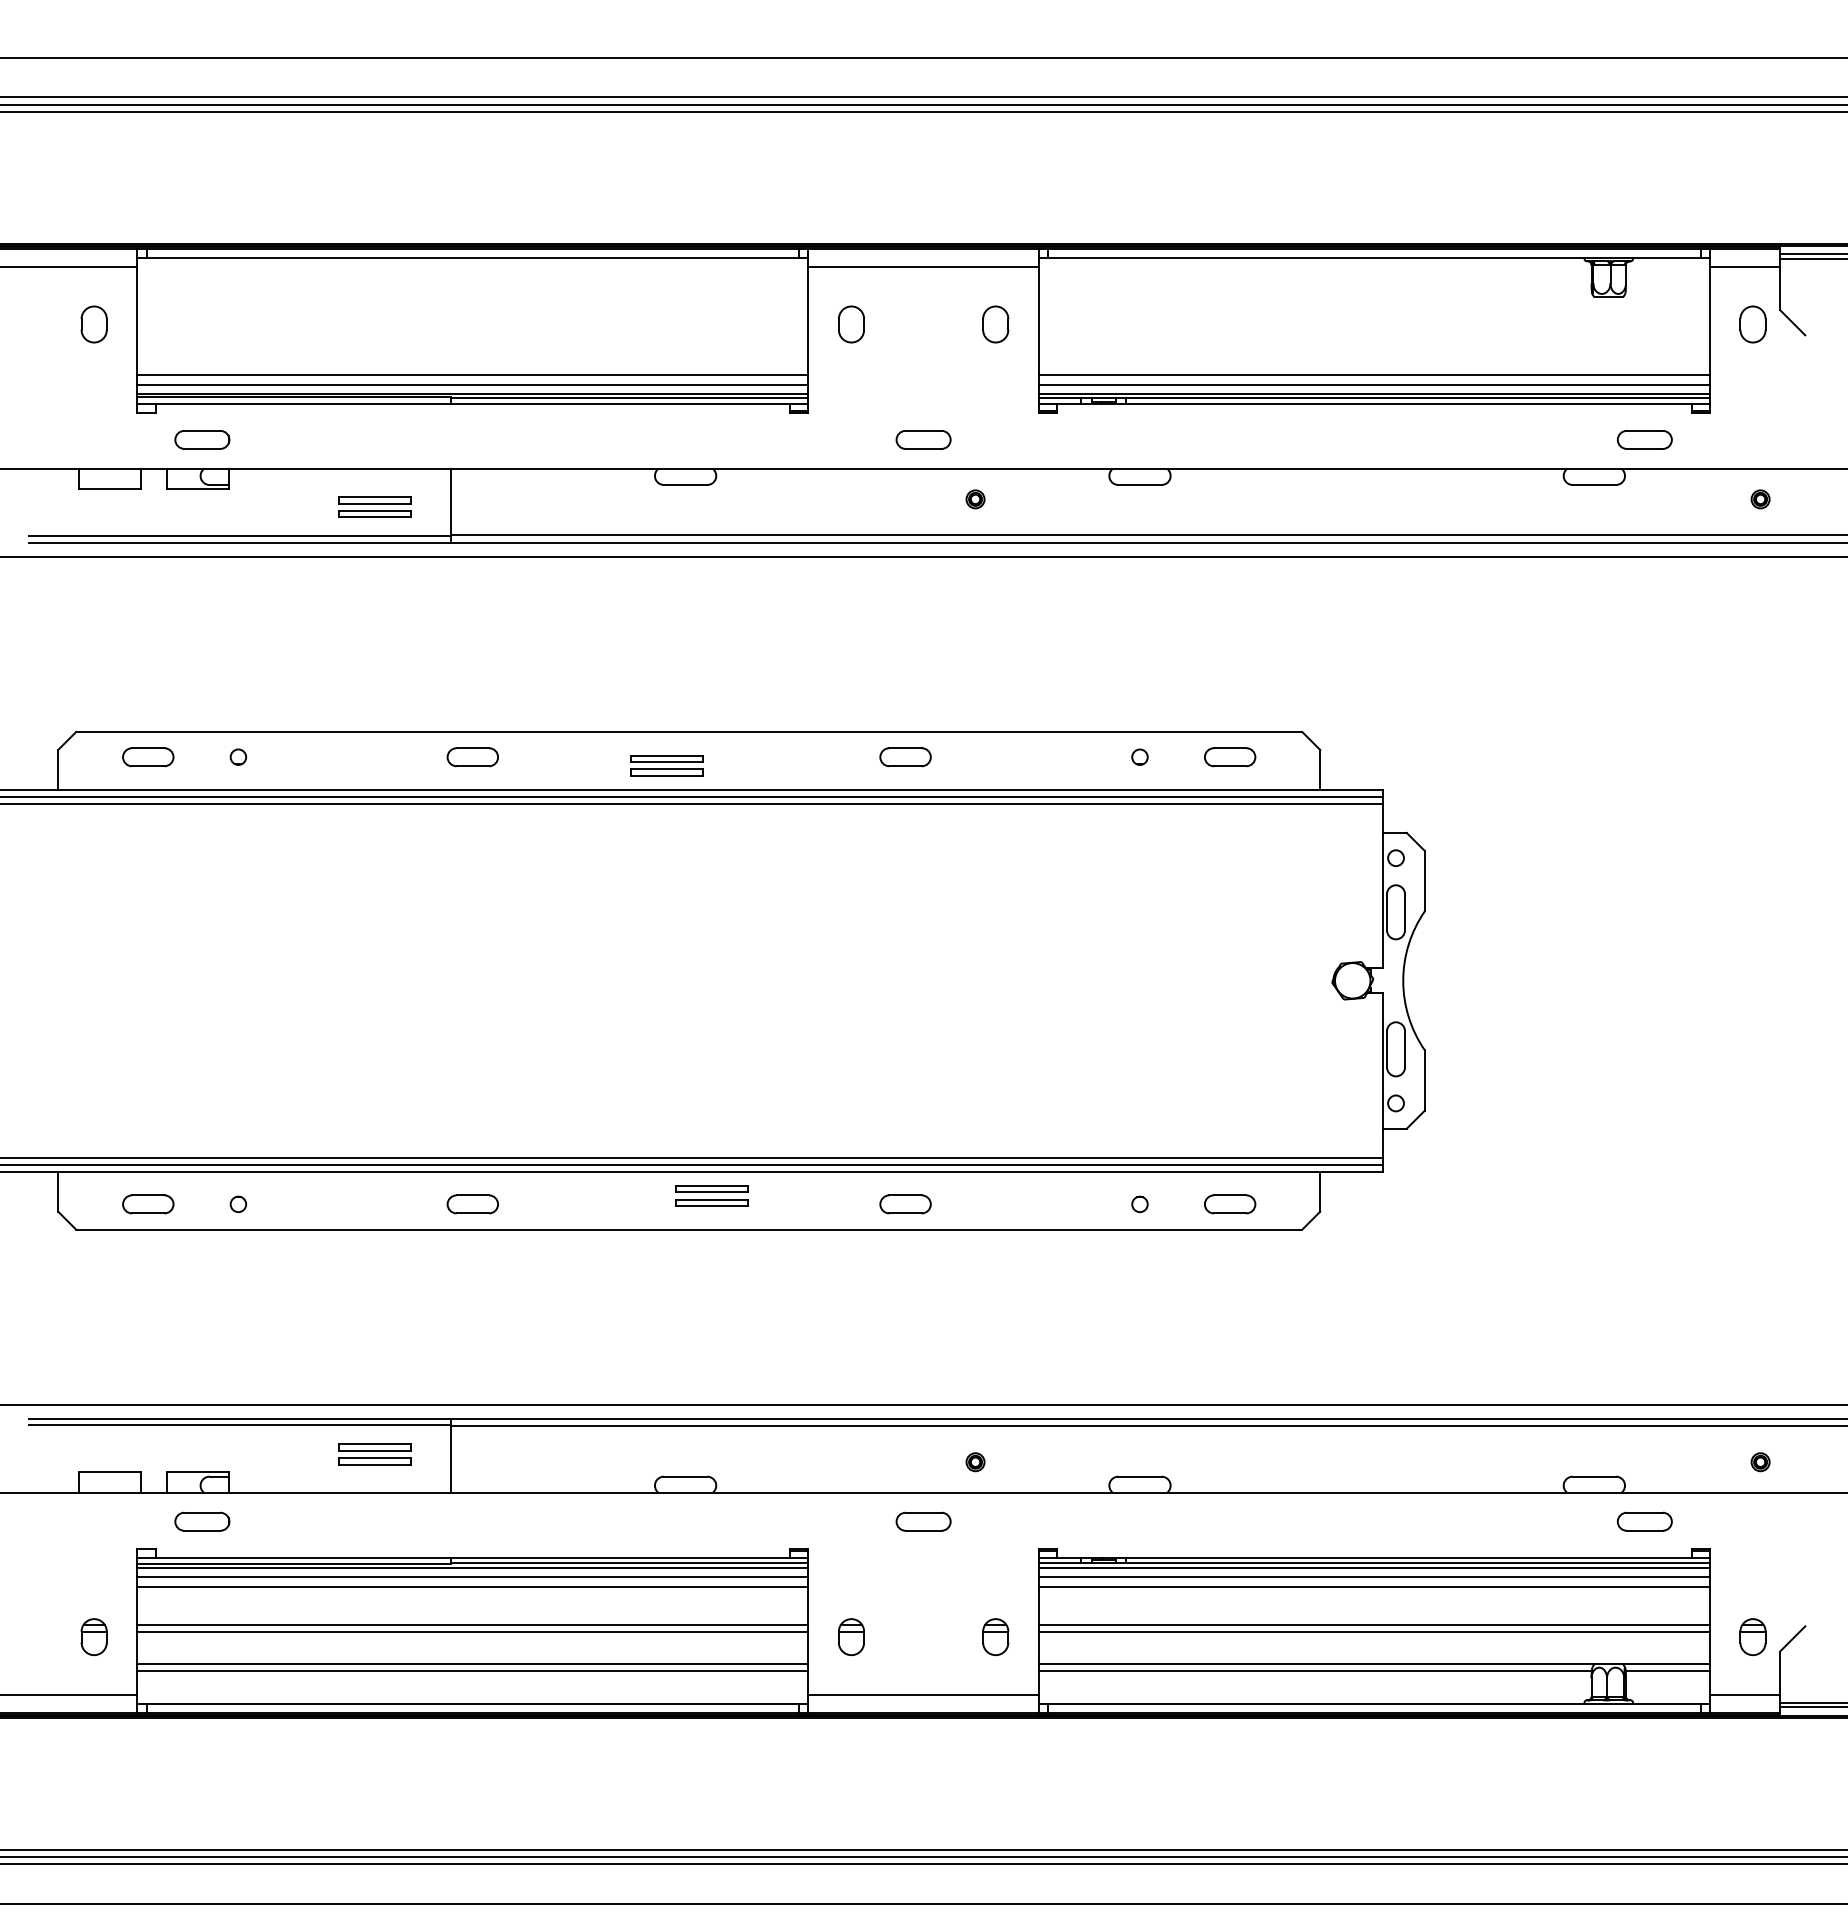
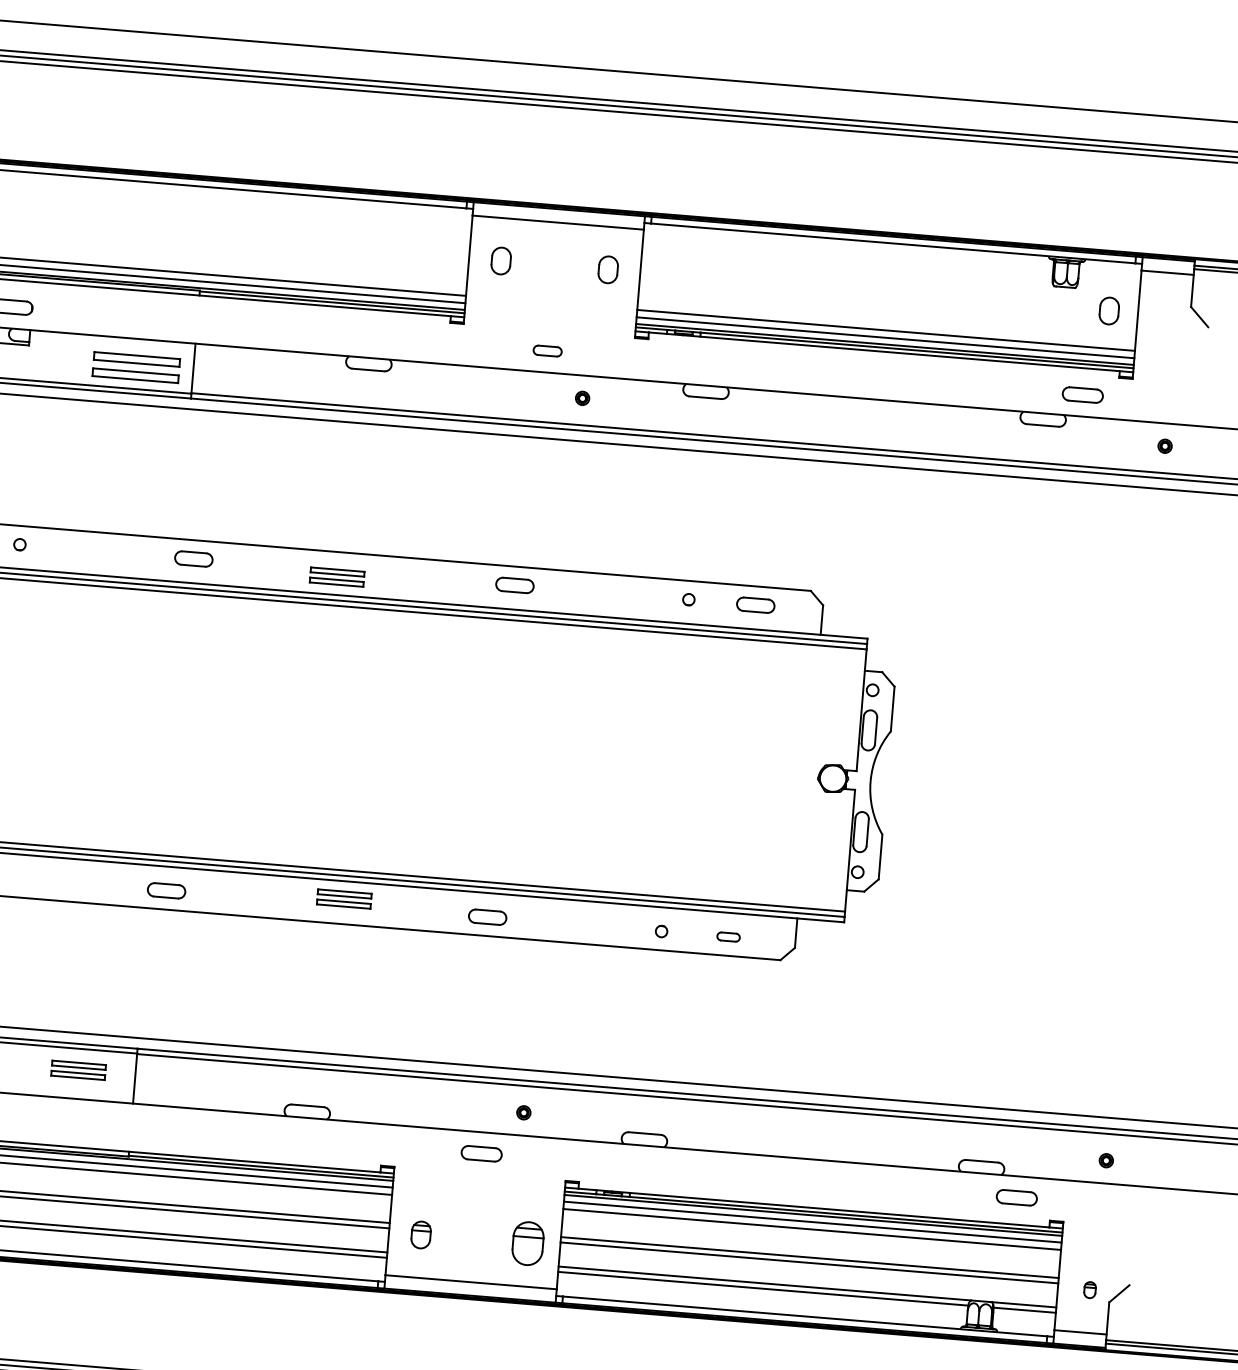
part: (1752, 324) -> (1108, 311), moved
part: (923, 439) -> (547, 350), size x0.7
part: (374, 506) -> (136, 366), size x1.6
part: (1230, 1204) -> (728, 937), size x0.6
part: (995, 1637) -> (527, 1244), size x1.6
part: (1752, 1637) -> (1089, 1290), size x0.6

